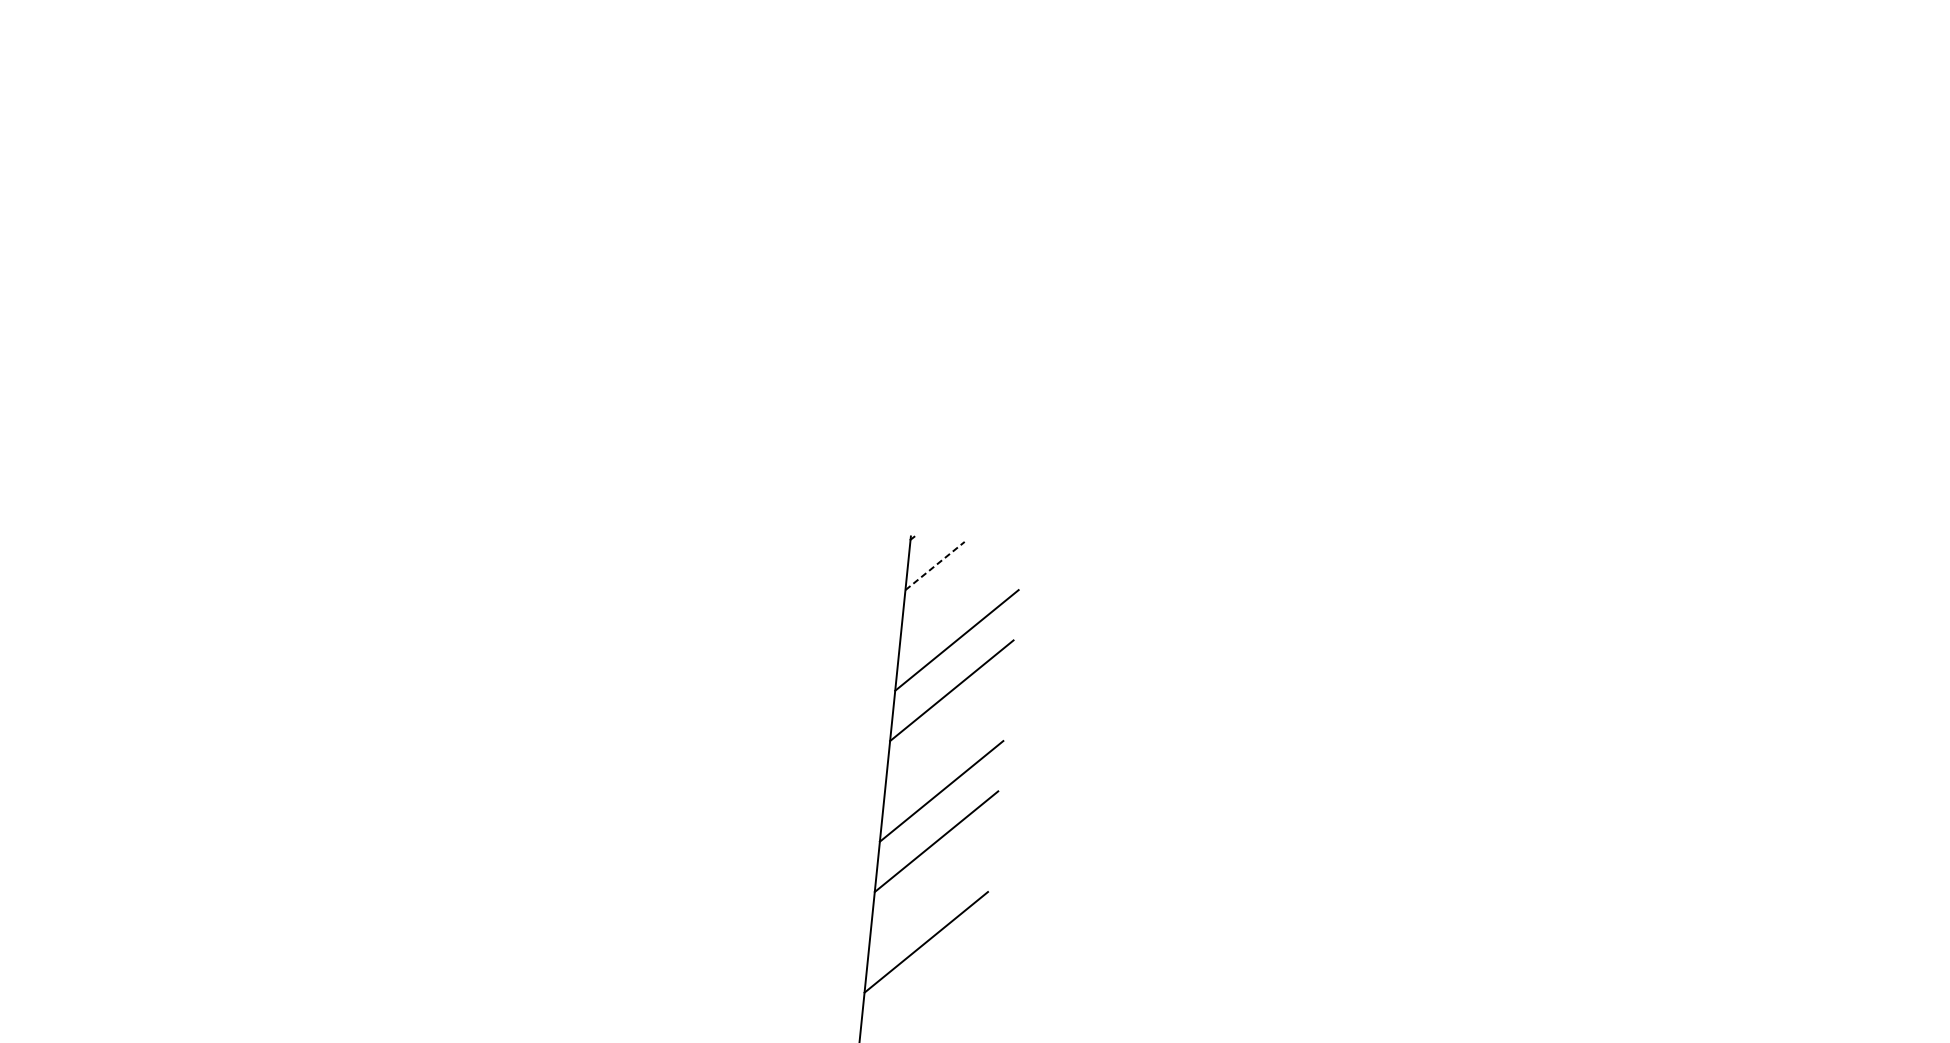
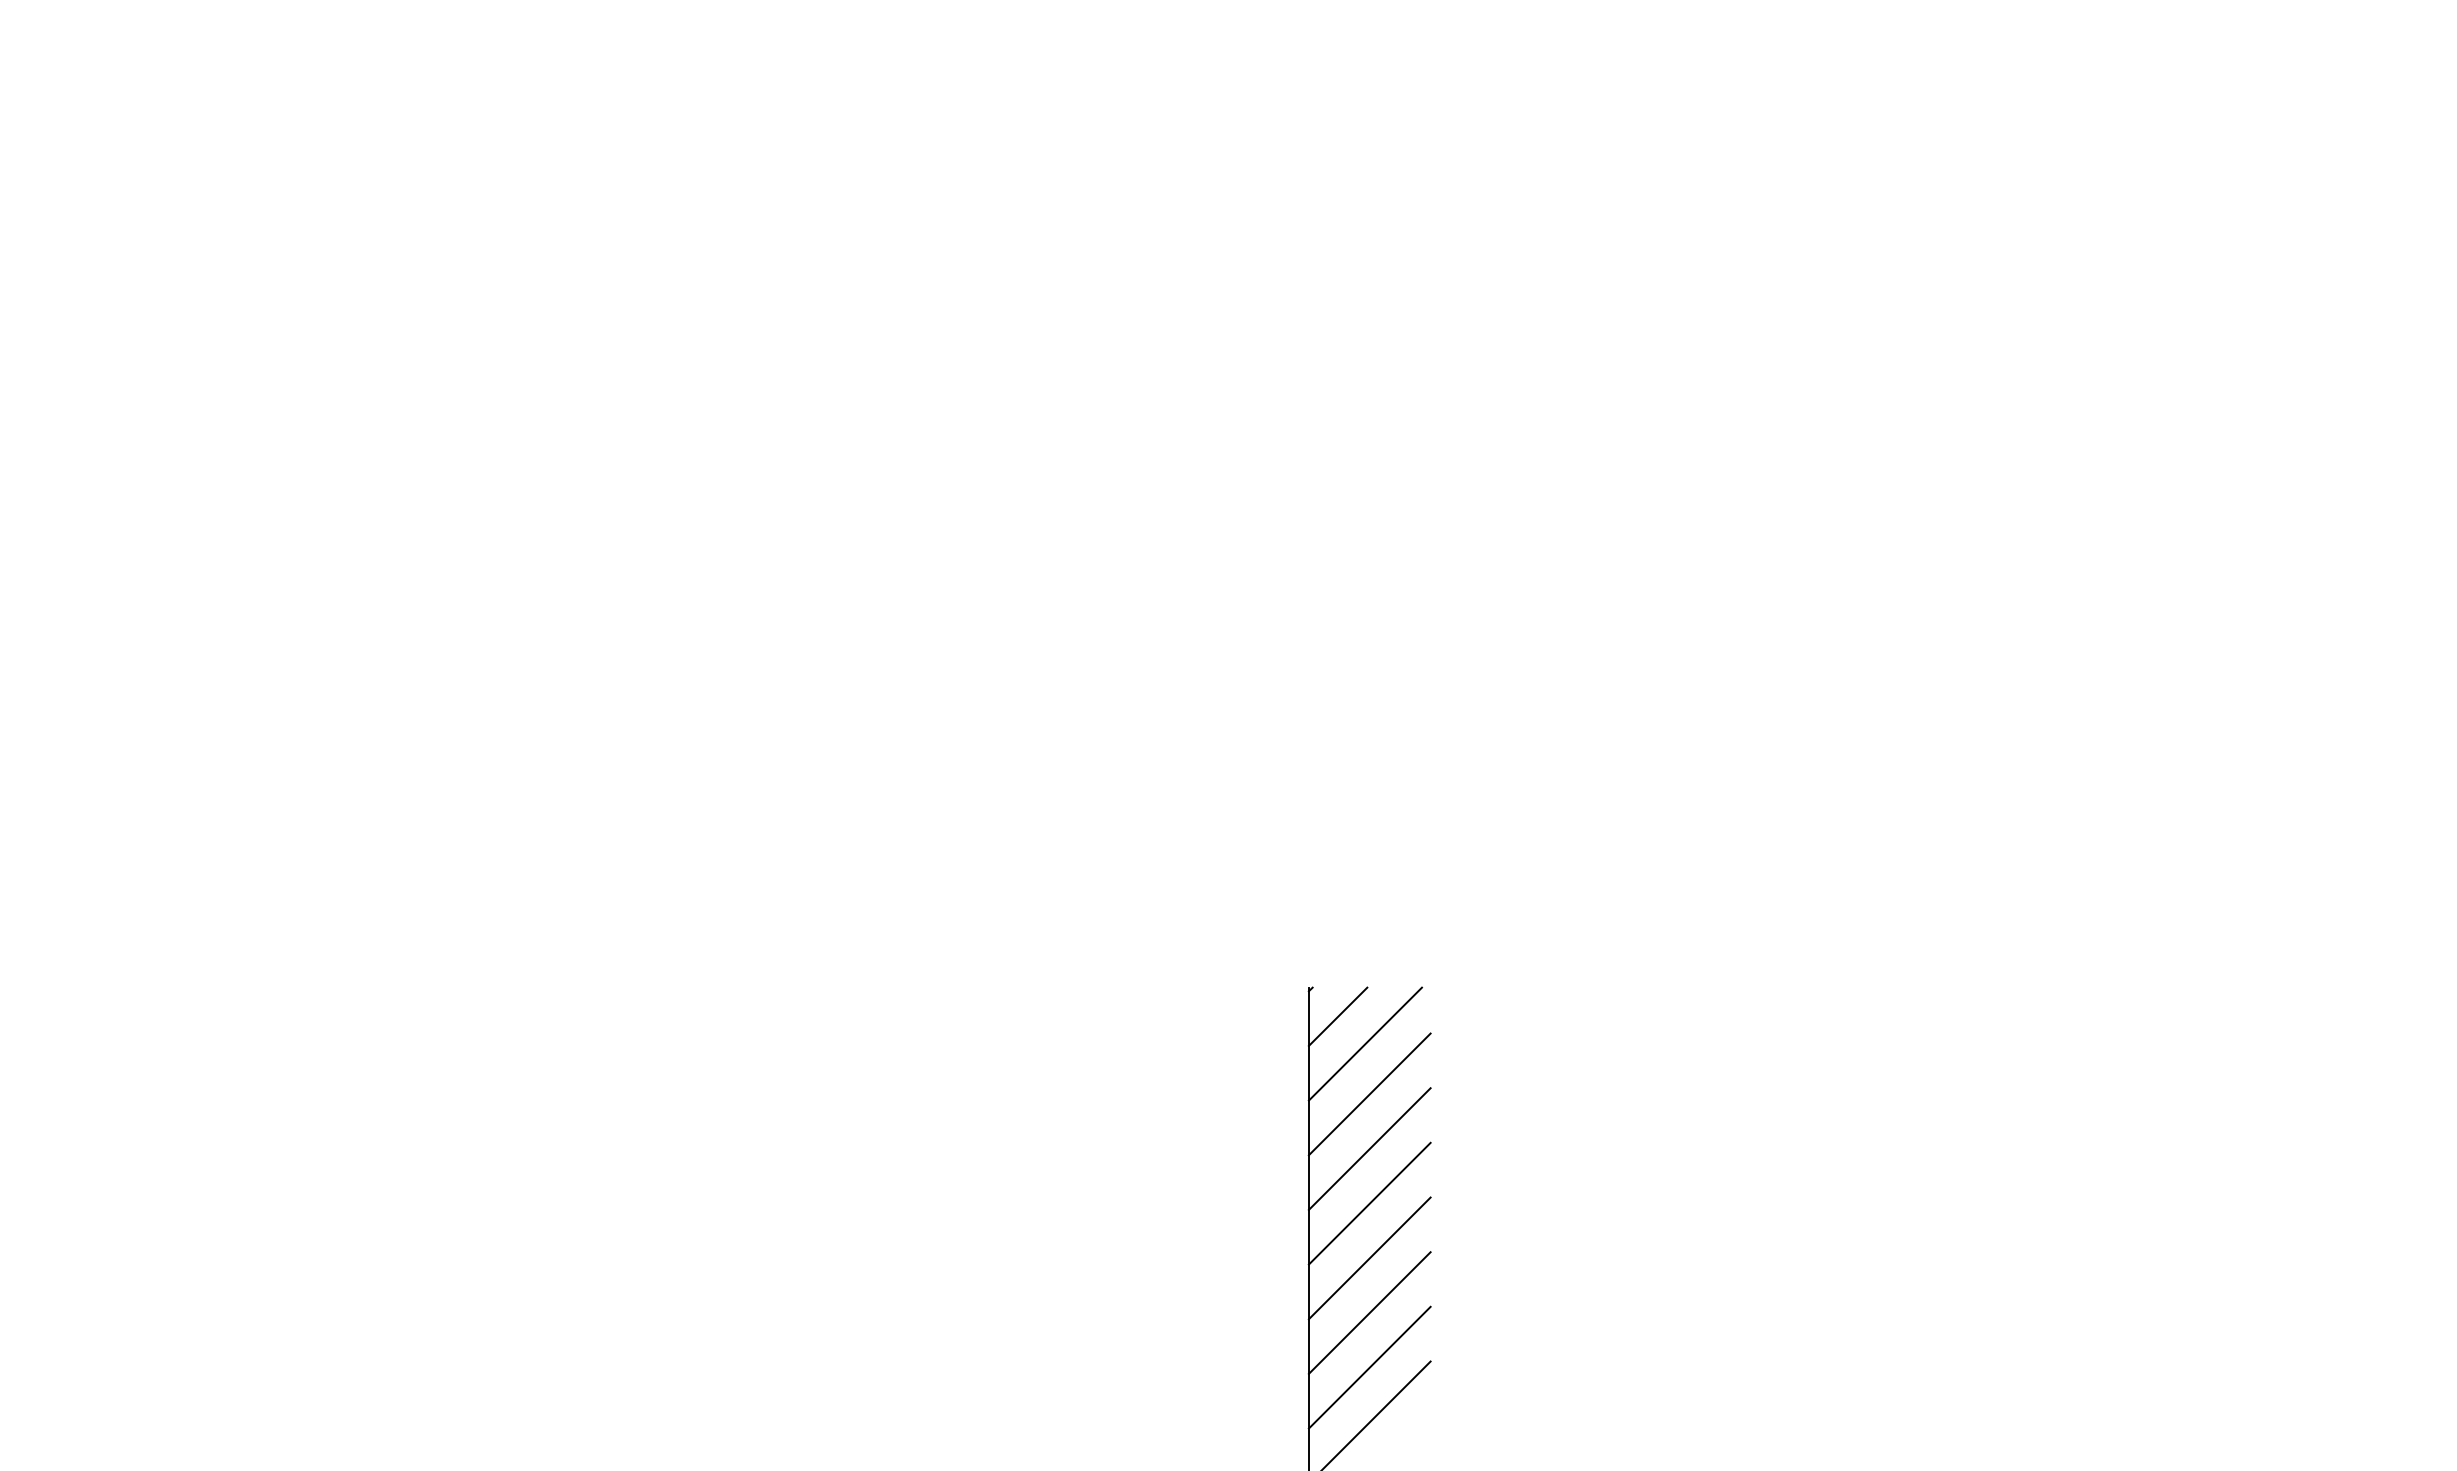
line: (935, 565) -> (1338, 1016), dashed -> solid
line: (956, 593) -> (1364, 1043), added
line: (946, 740) -> (1369, 1203), added
line: (931, 891) -> (1369, 1367), added

